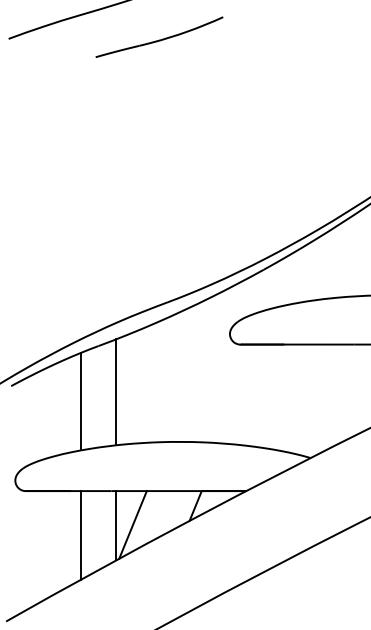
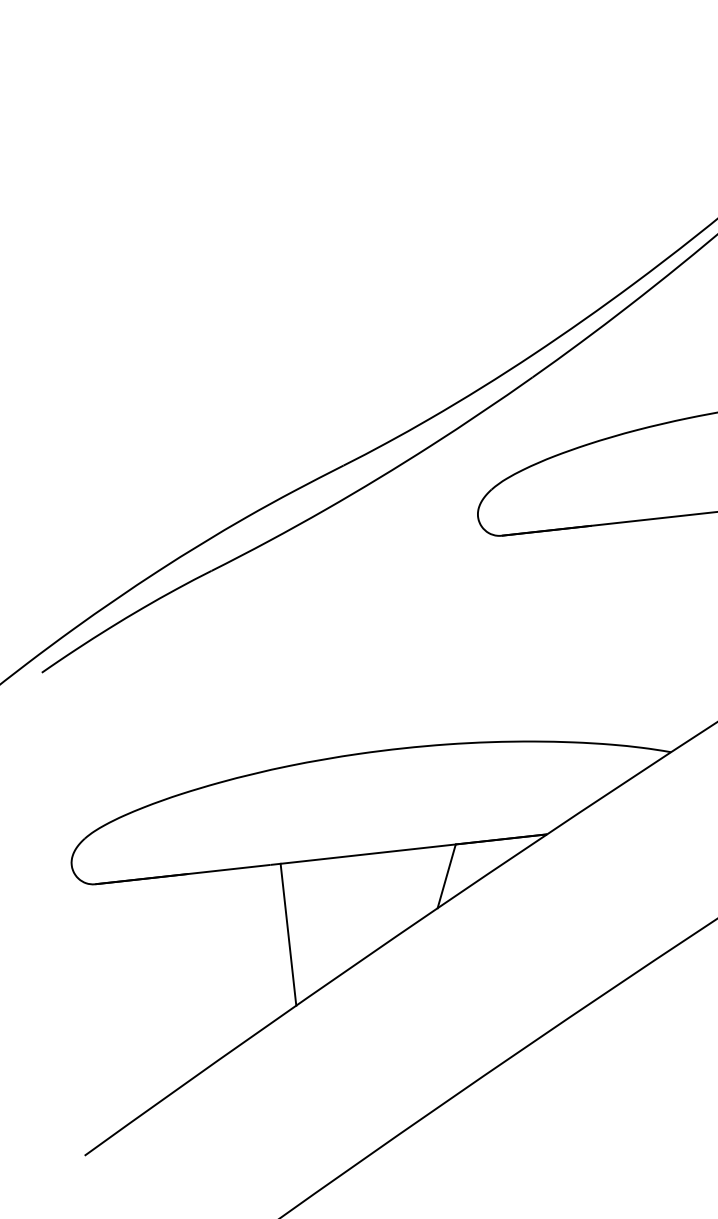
line: (116, 392) -> (258, 661), removed
line: (80, 401) -> (187, 688), removed
line: (132, 524) -> (321, 928), removed
line: (80, 535) -> (217, 962), removed

